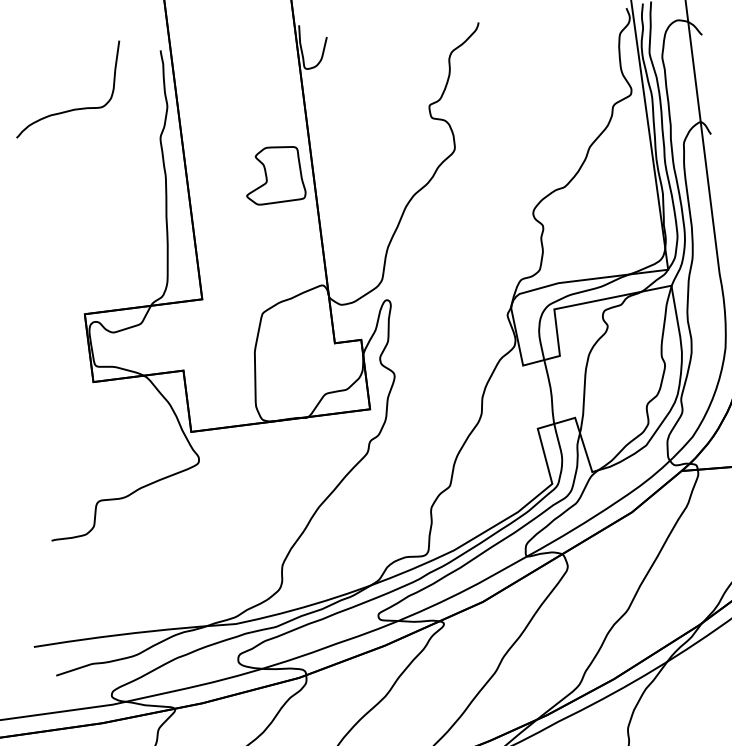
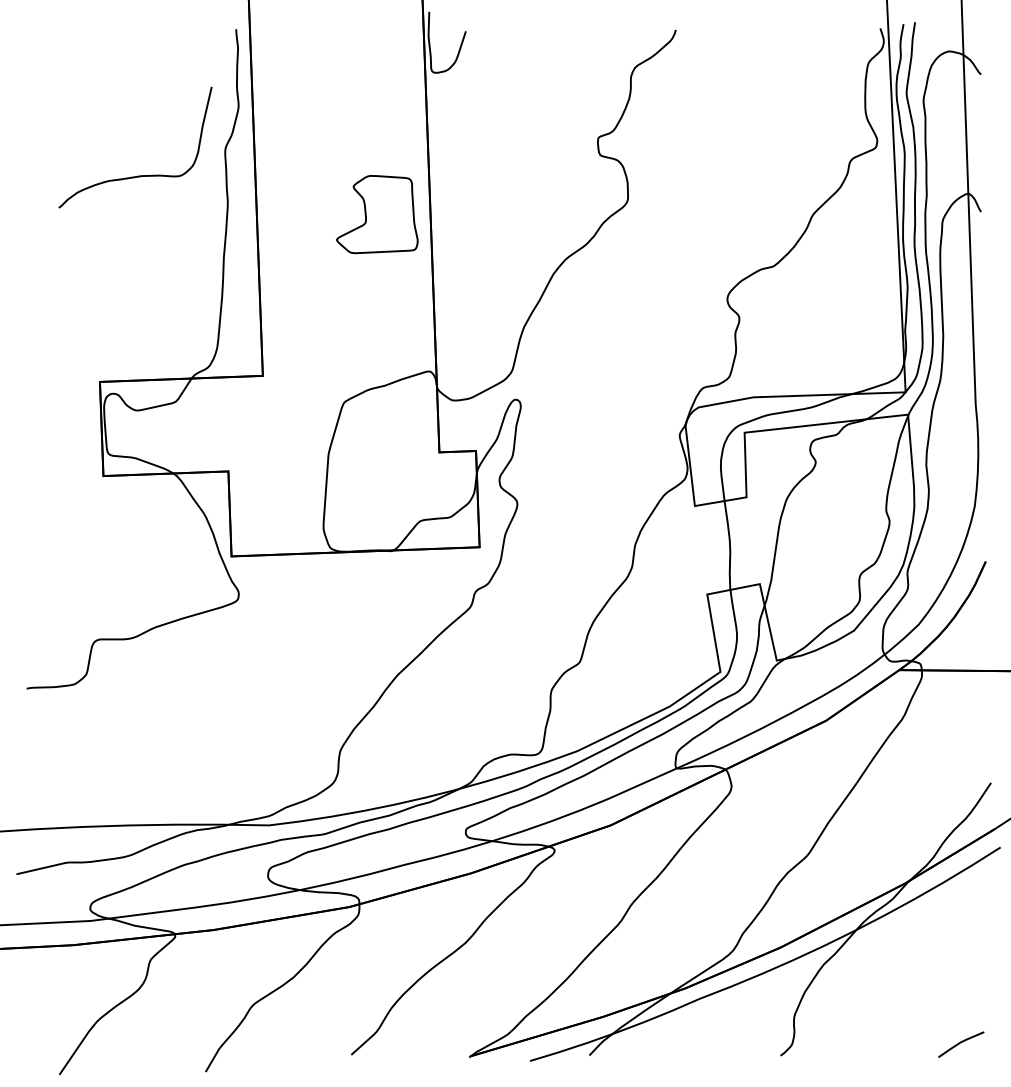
curve: (71, 109) -> (137, 175), moved

